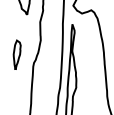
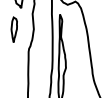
part: (16, 54) -> (13, 29), moved

